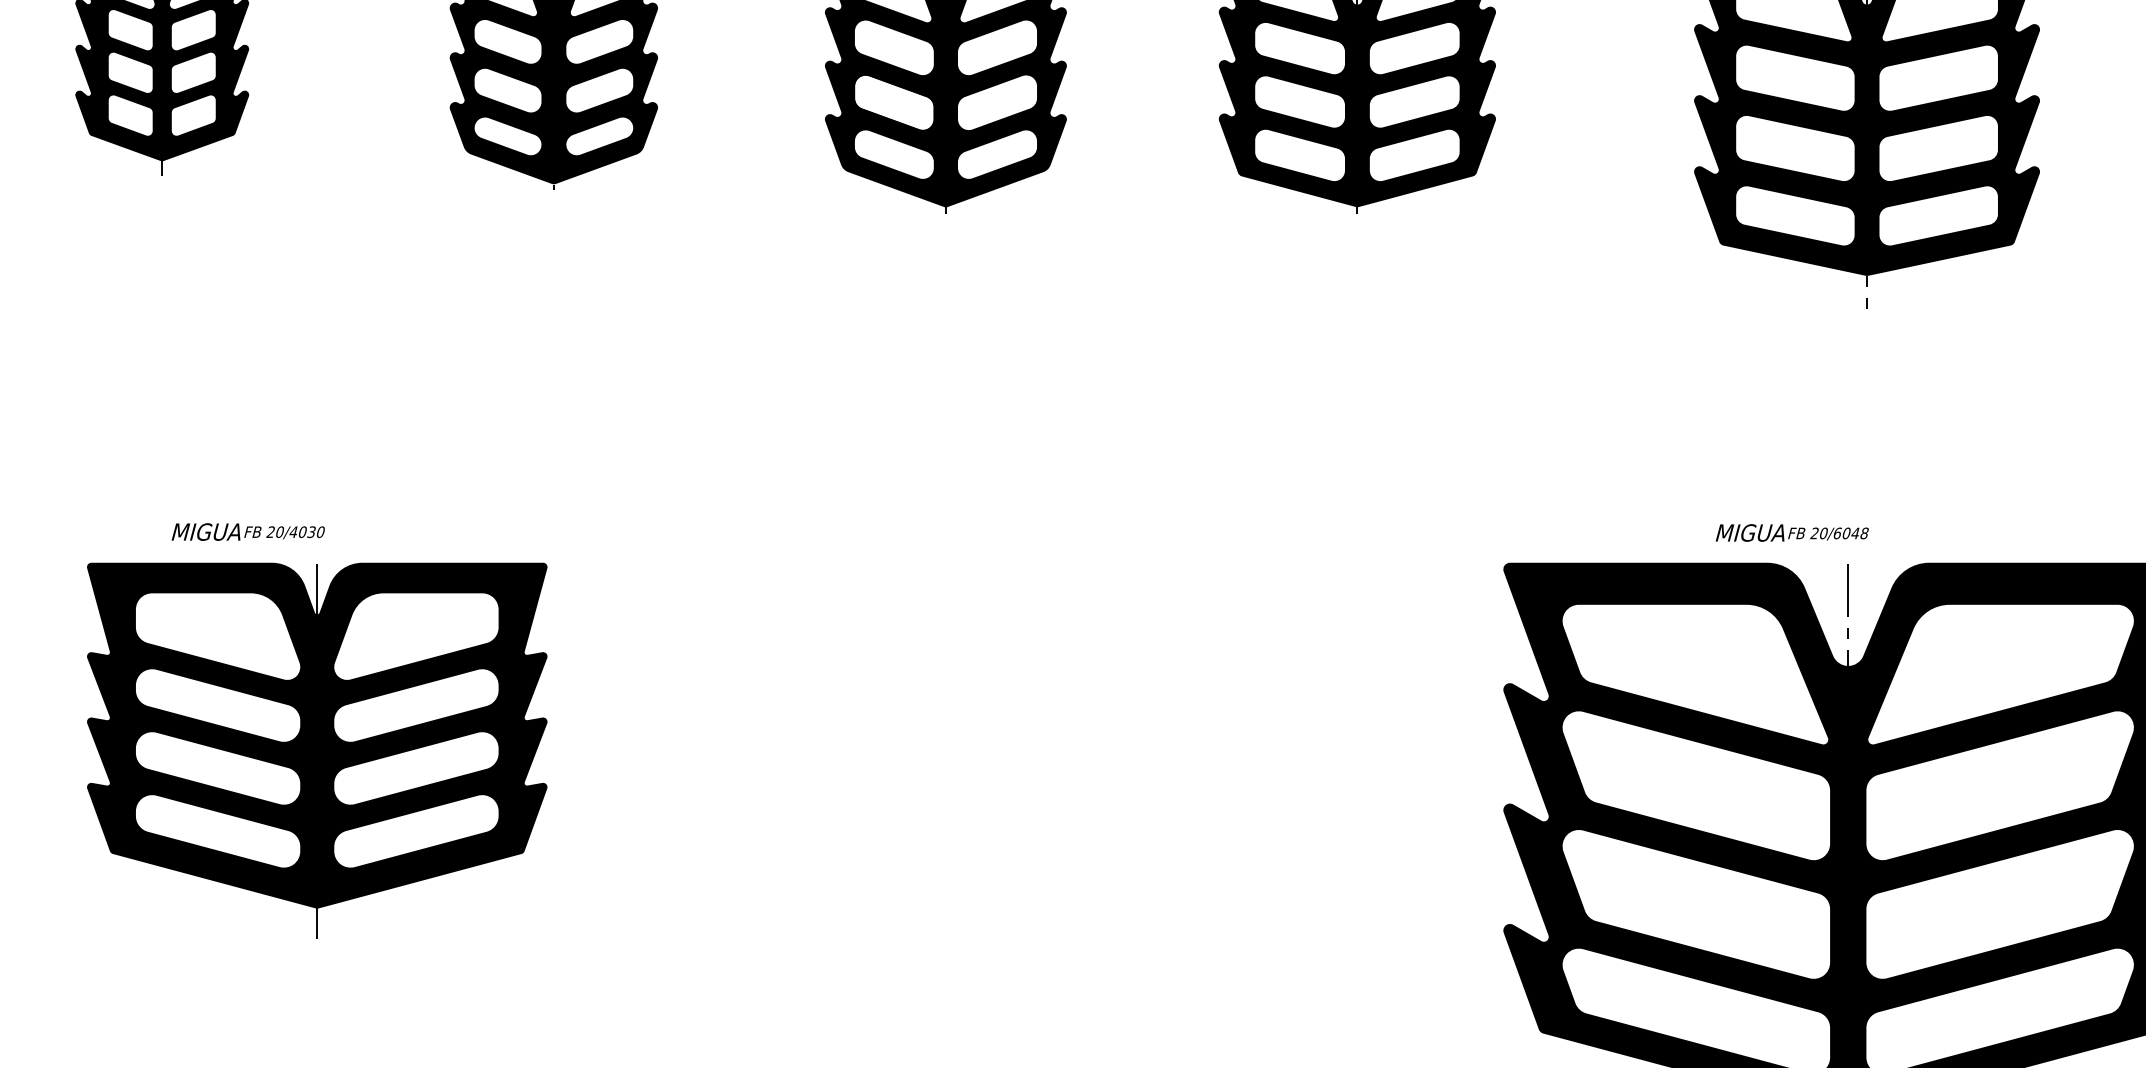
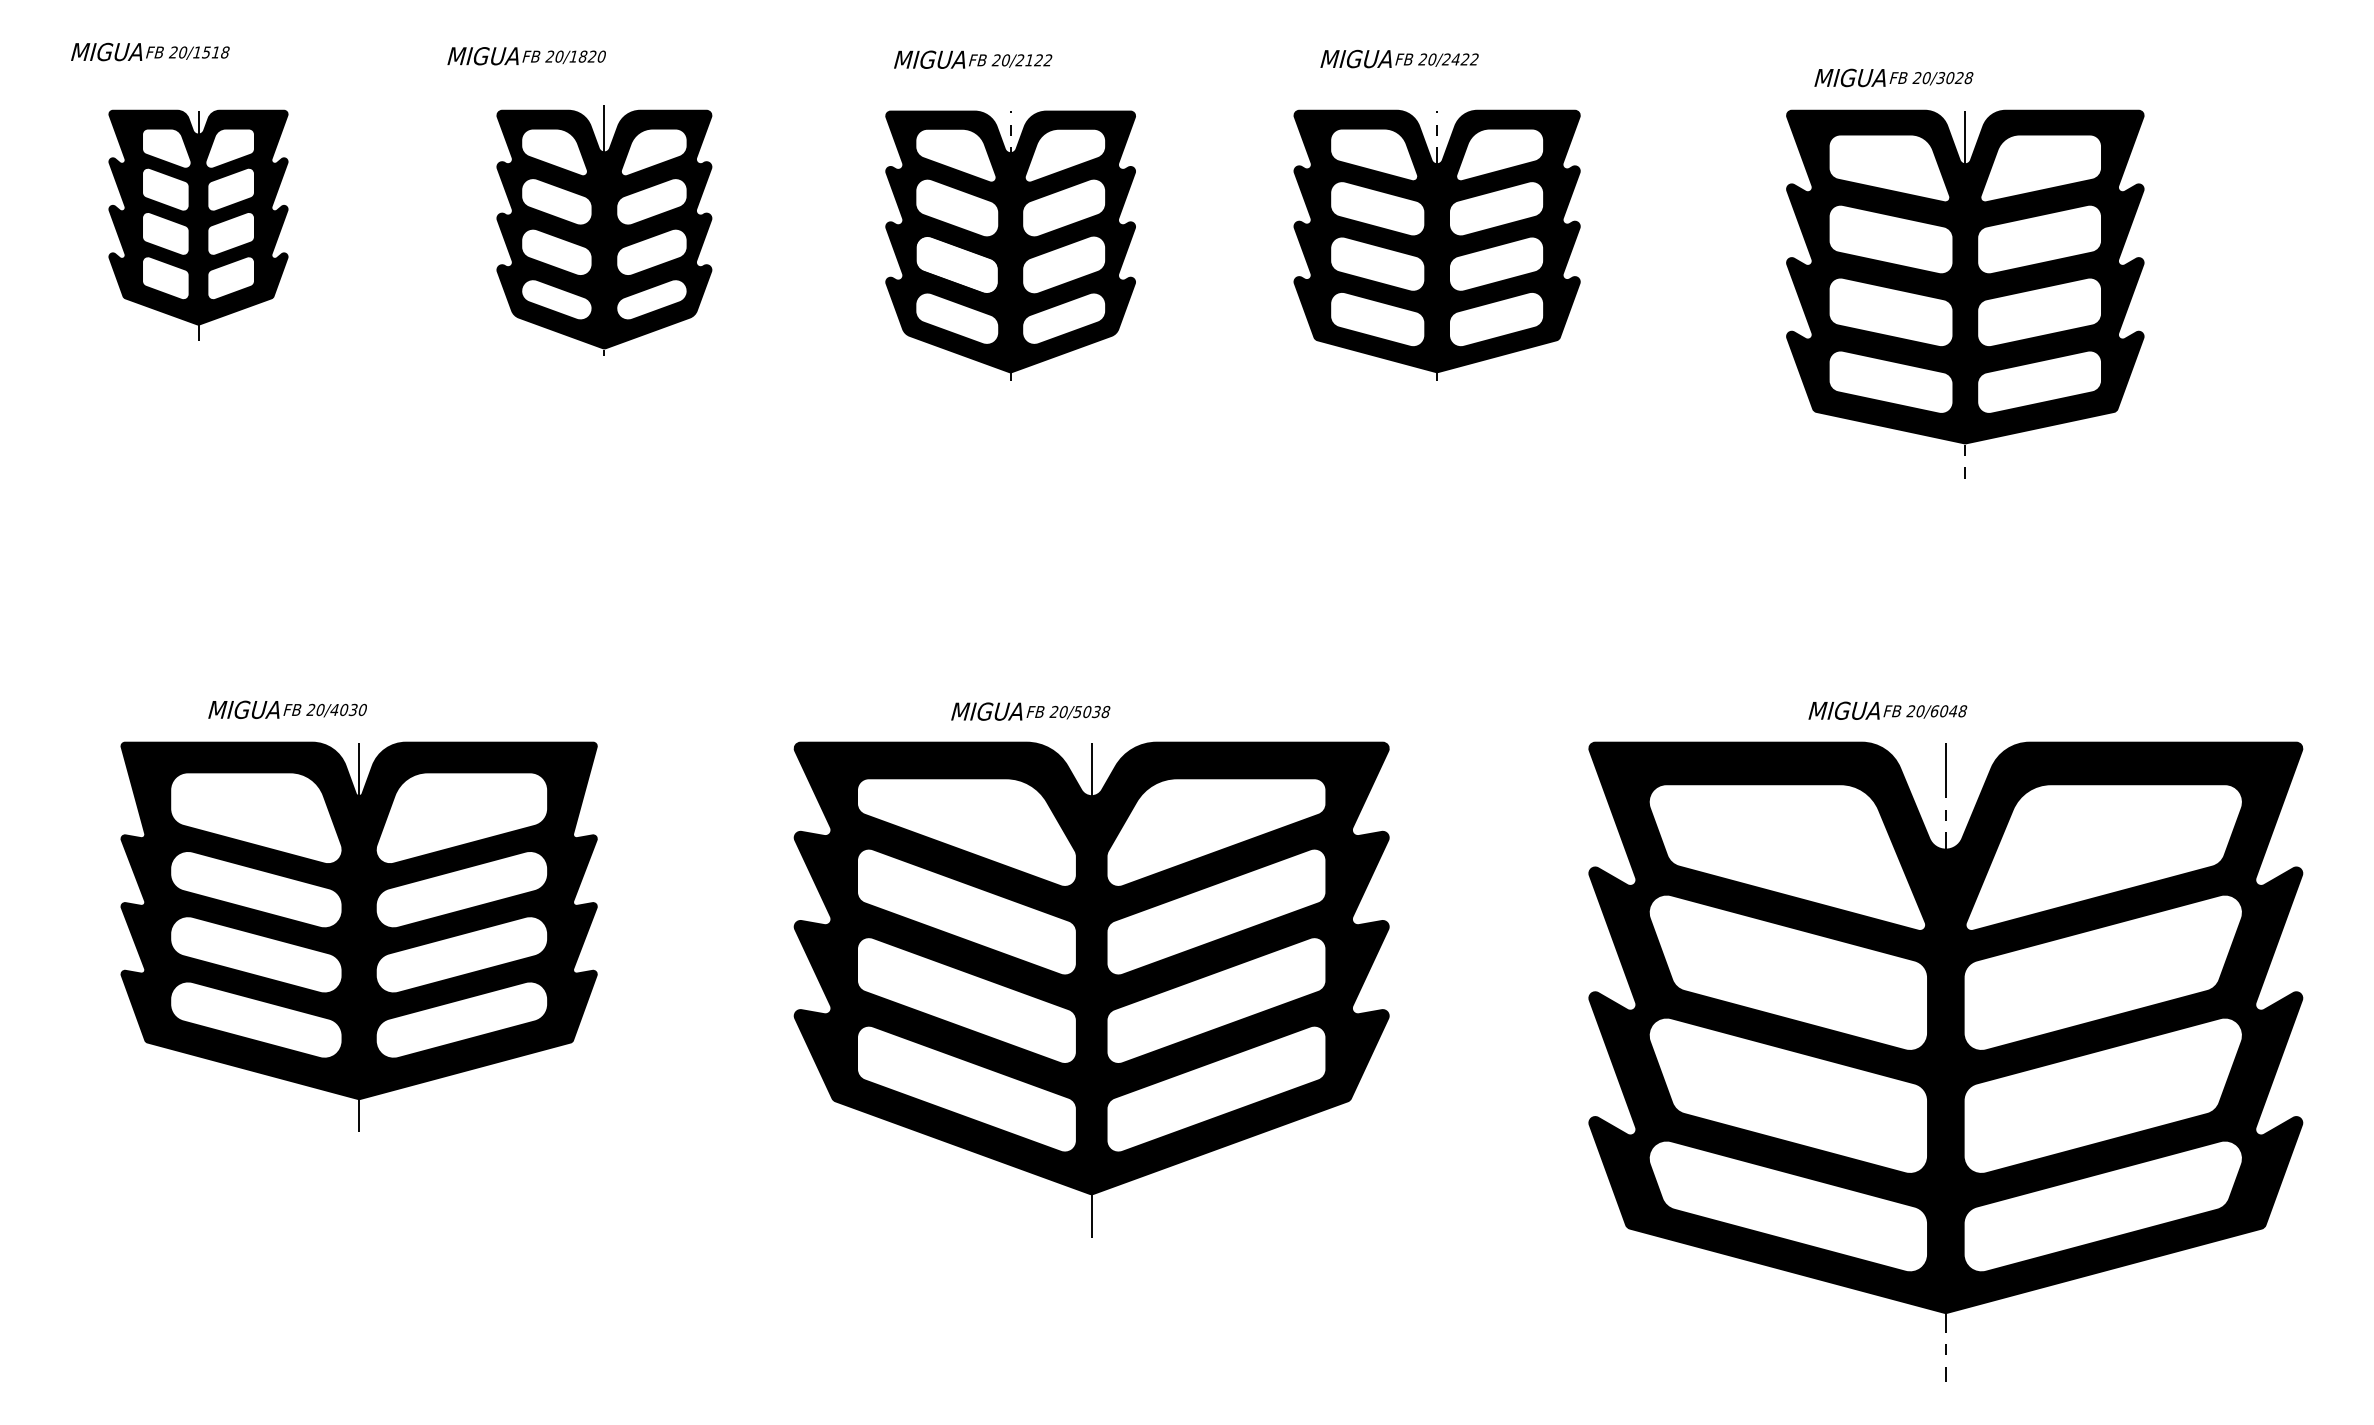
part: (1023, 782) -> (1091, 969), added

